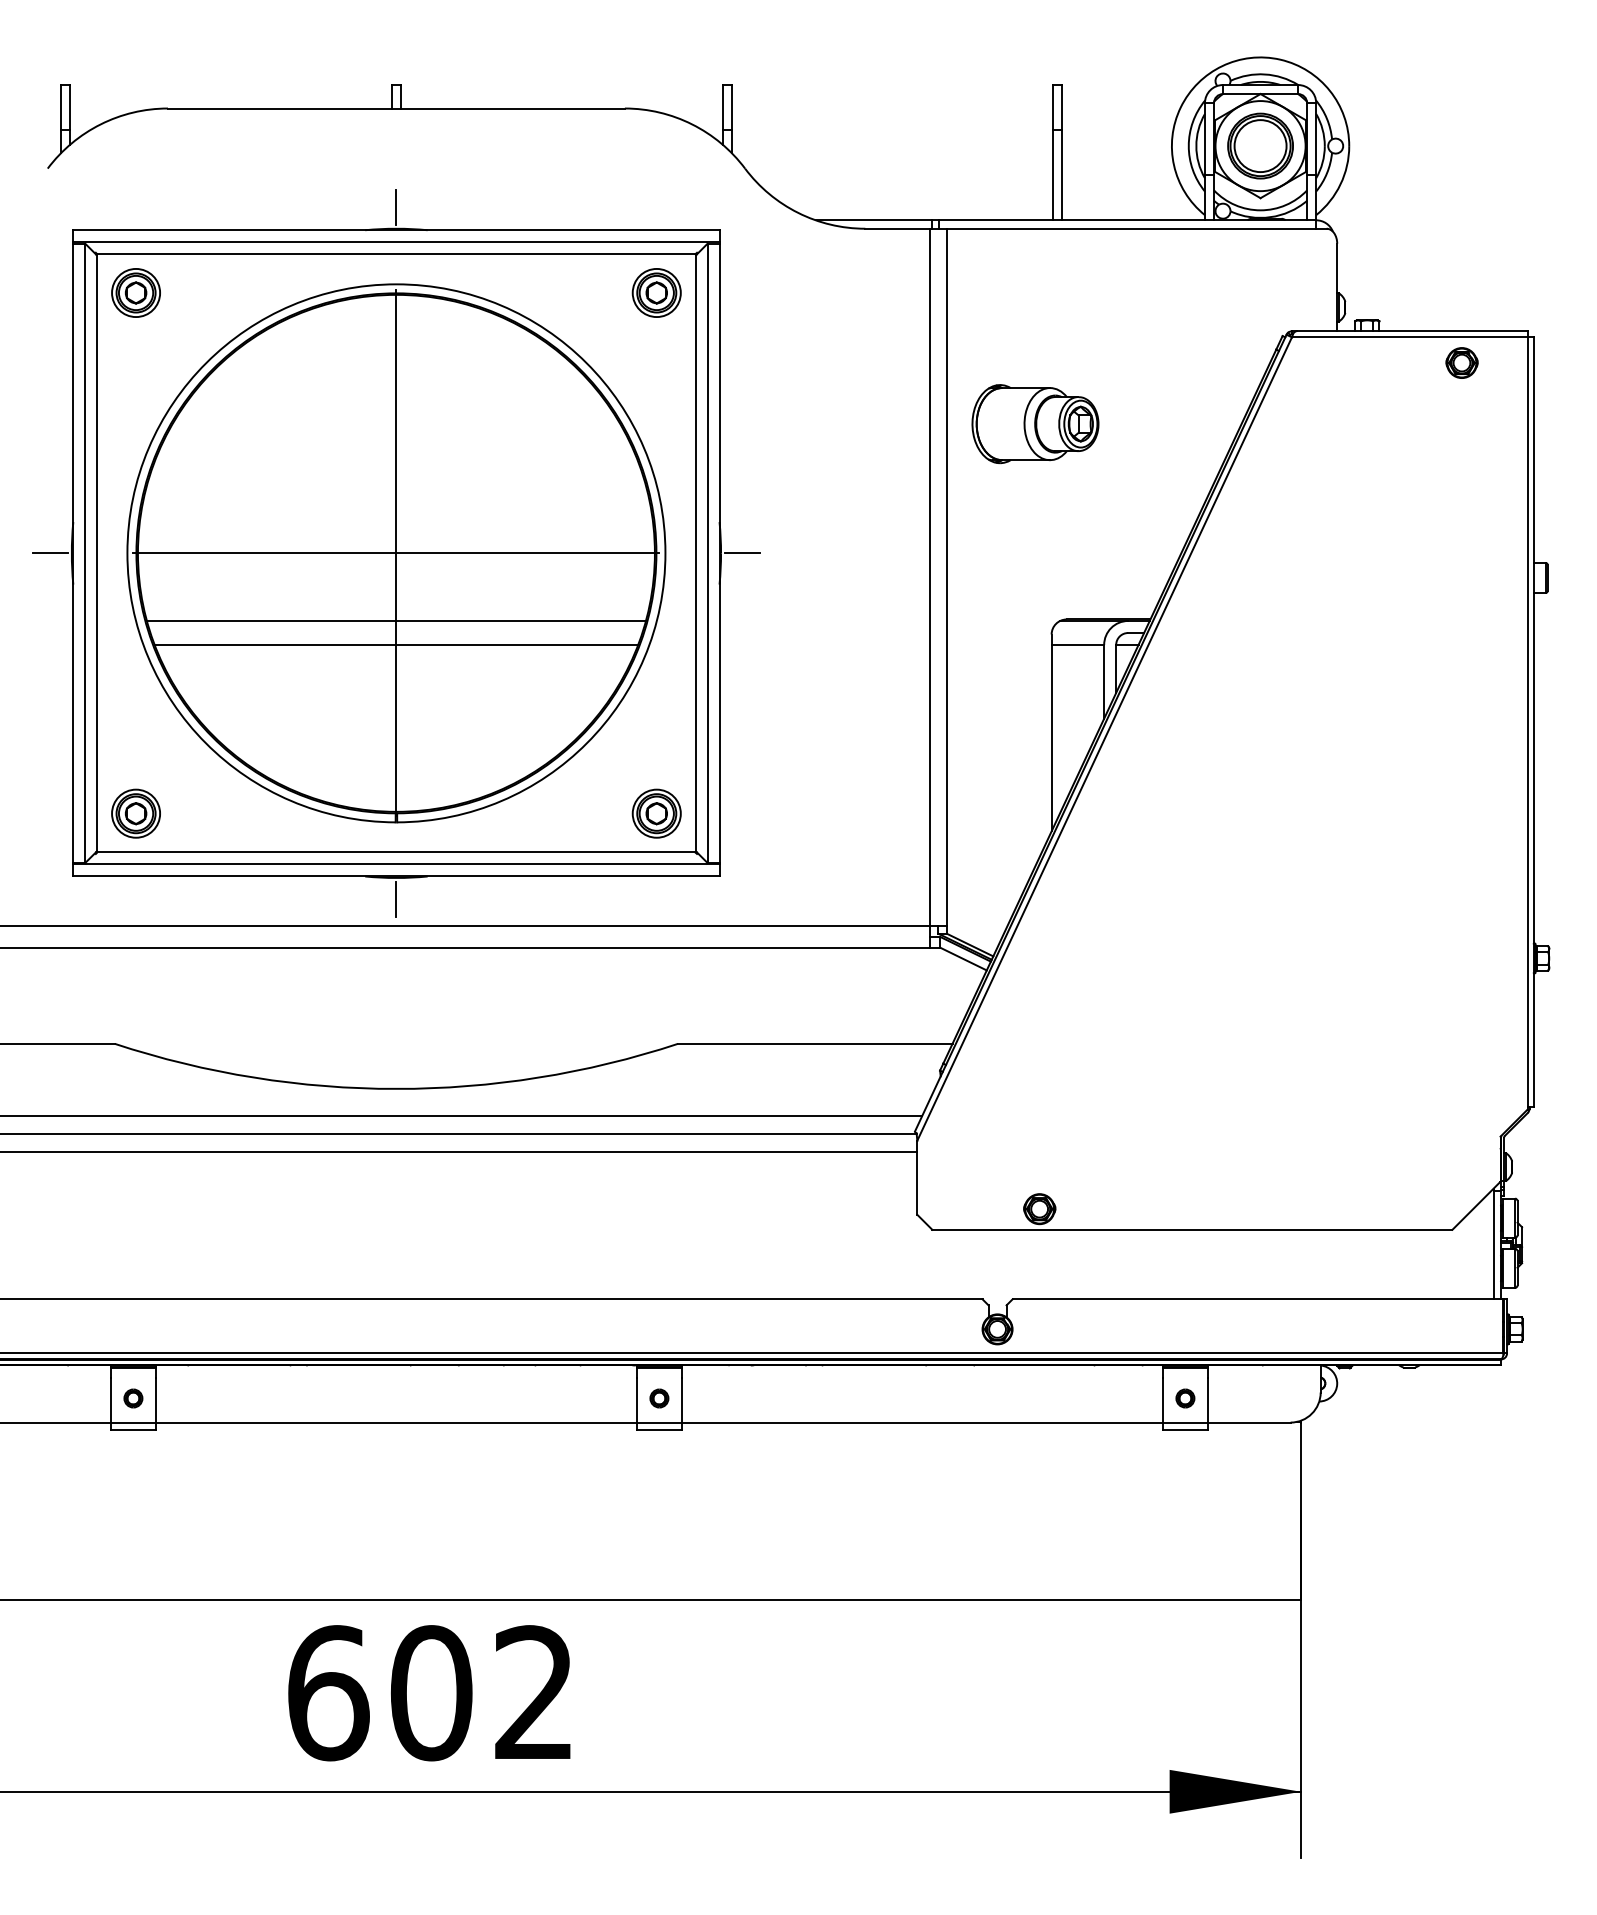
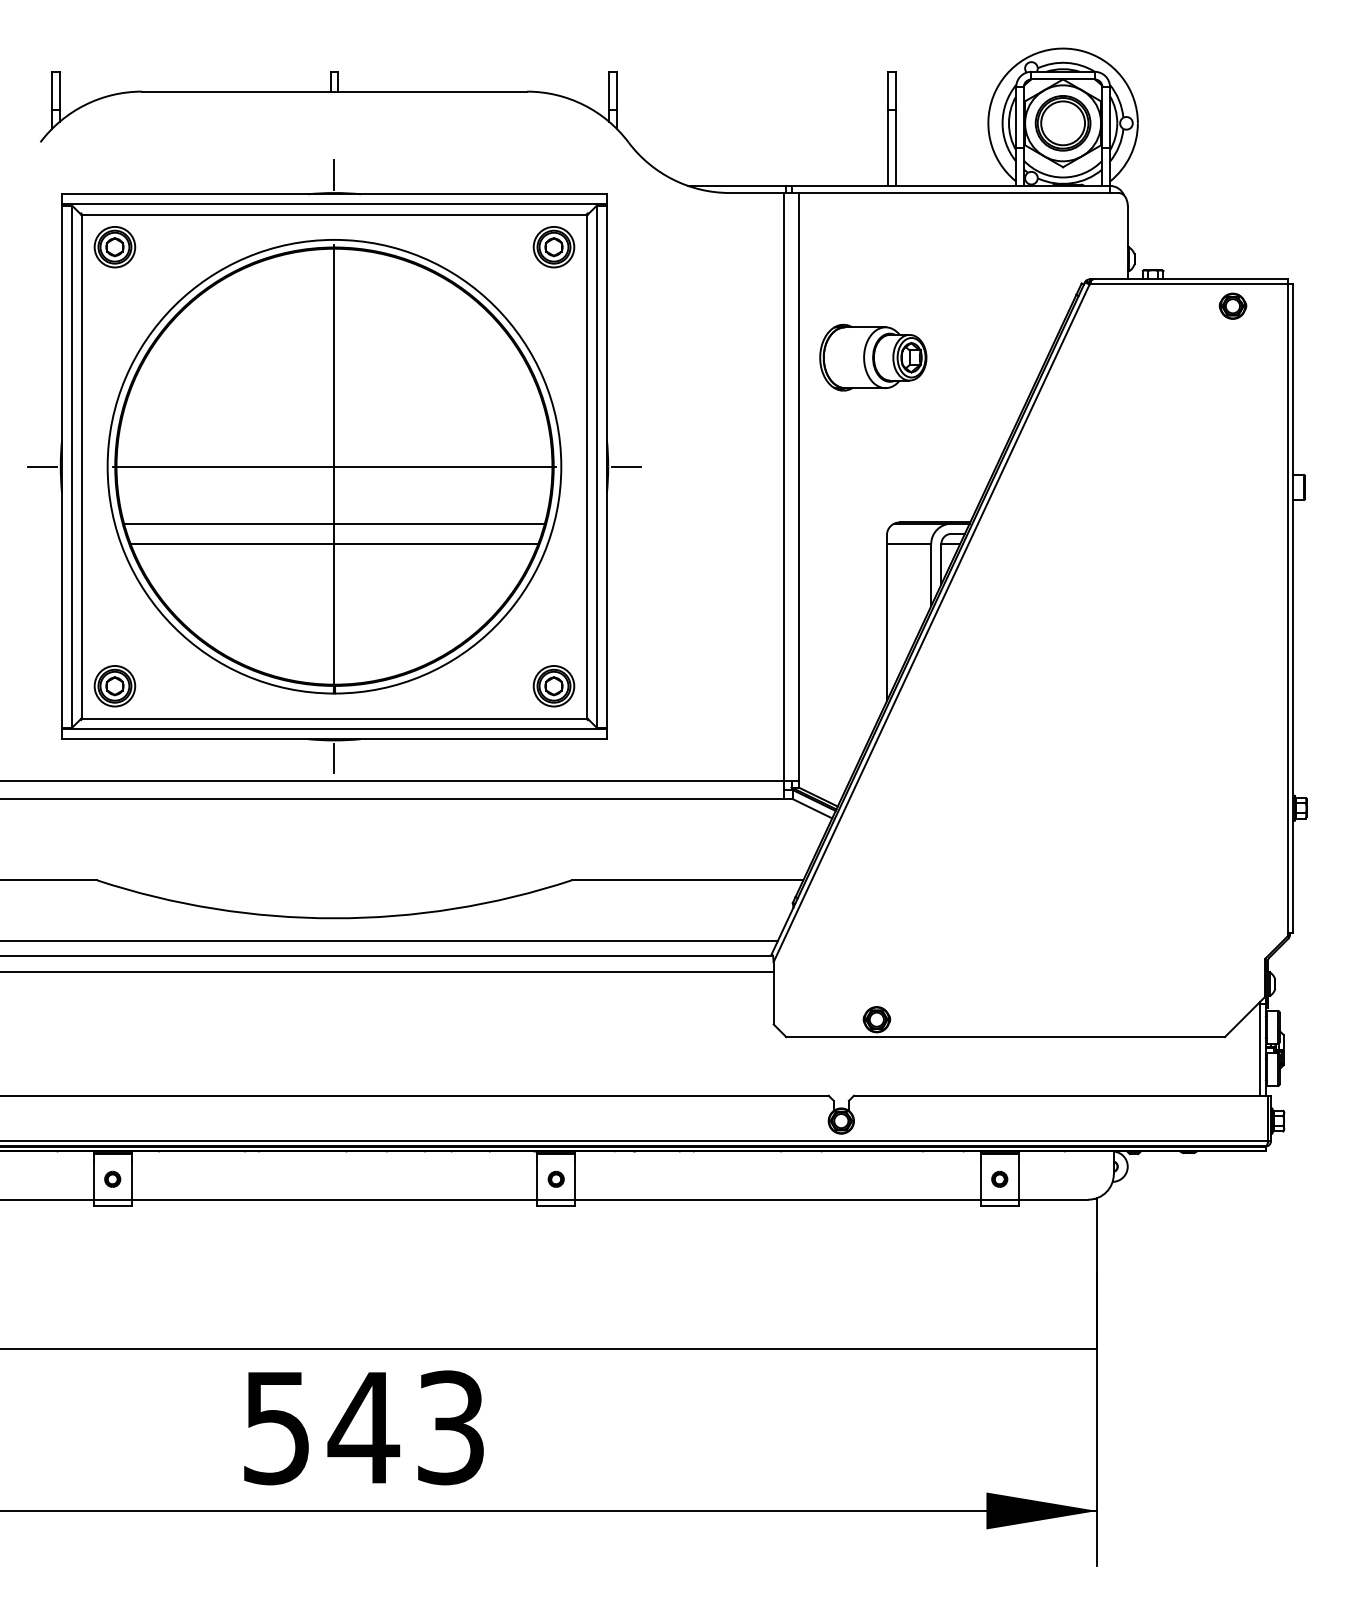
text: (430, 1693) -> (363, 1428), 602 -> 543

